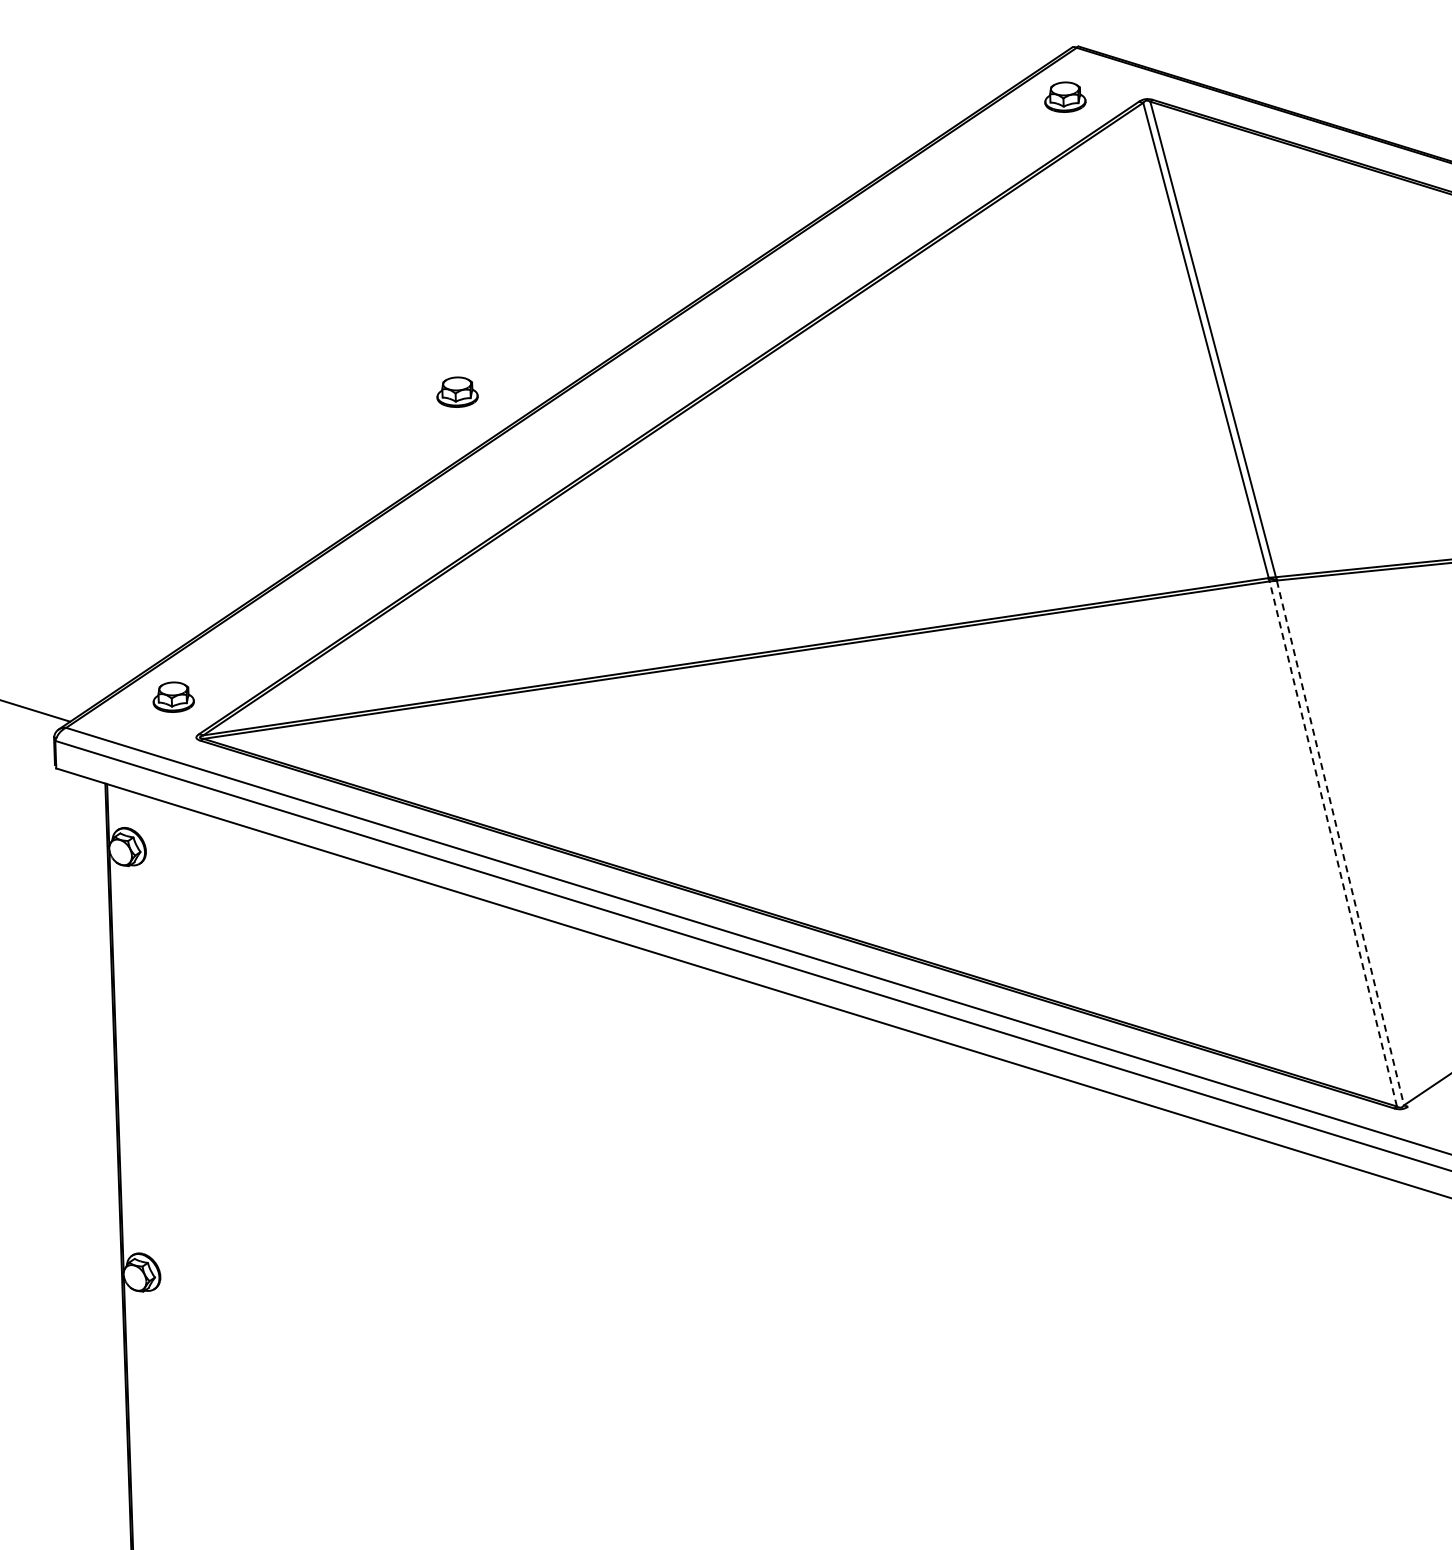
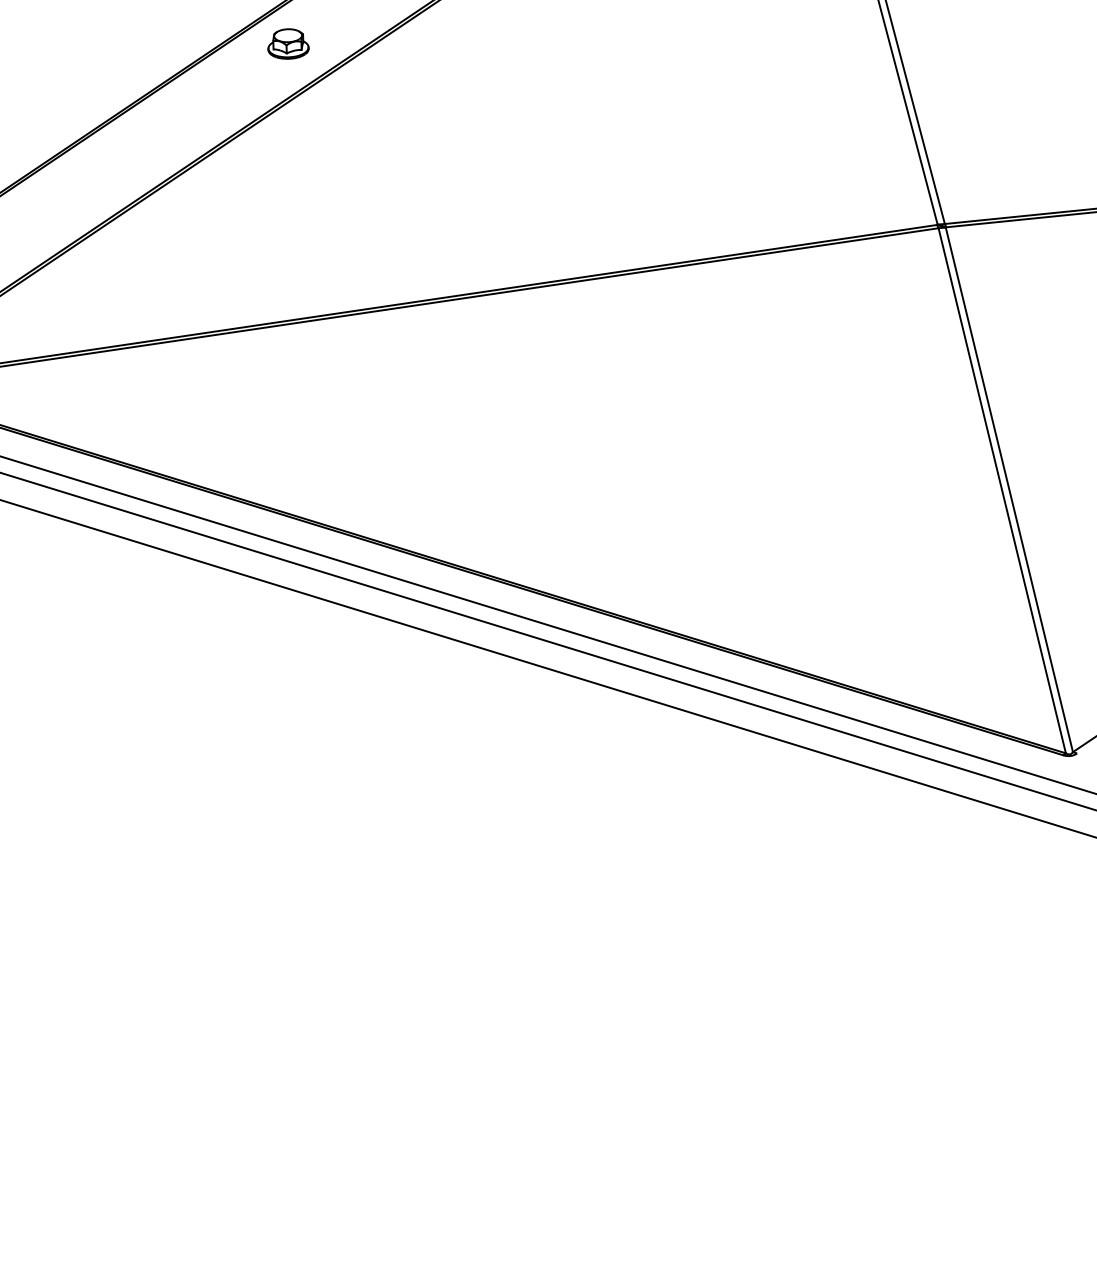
part: (457, 391) -> (288, 43), moved
line: (1333, 843) -> (1002, 490), dashed -> solid
line: (1340, 843) -> (1009, 490), dashed -> solid

